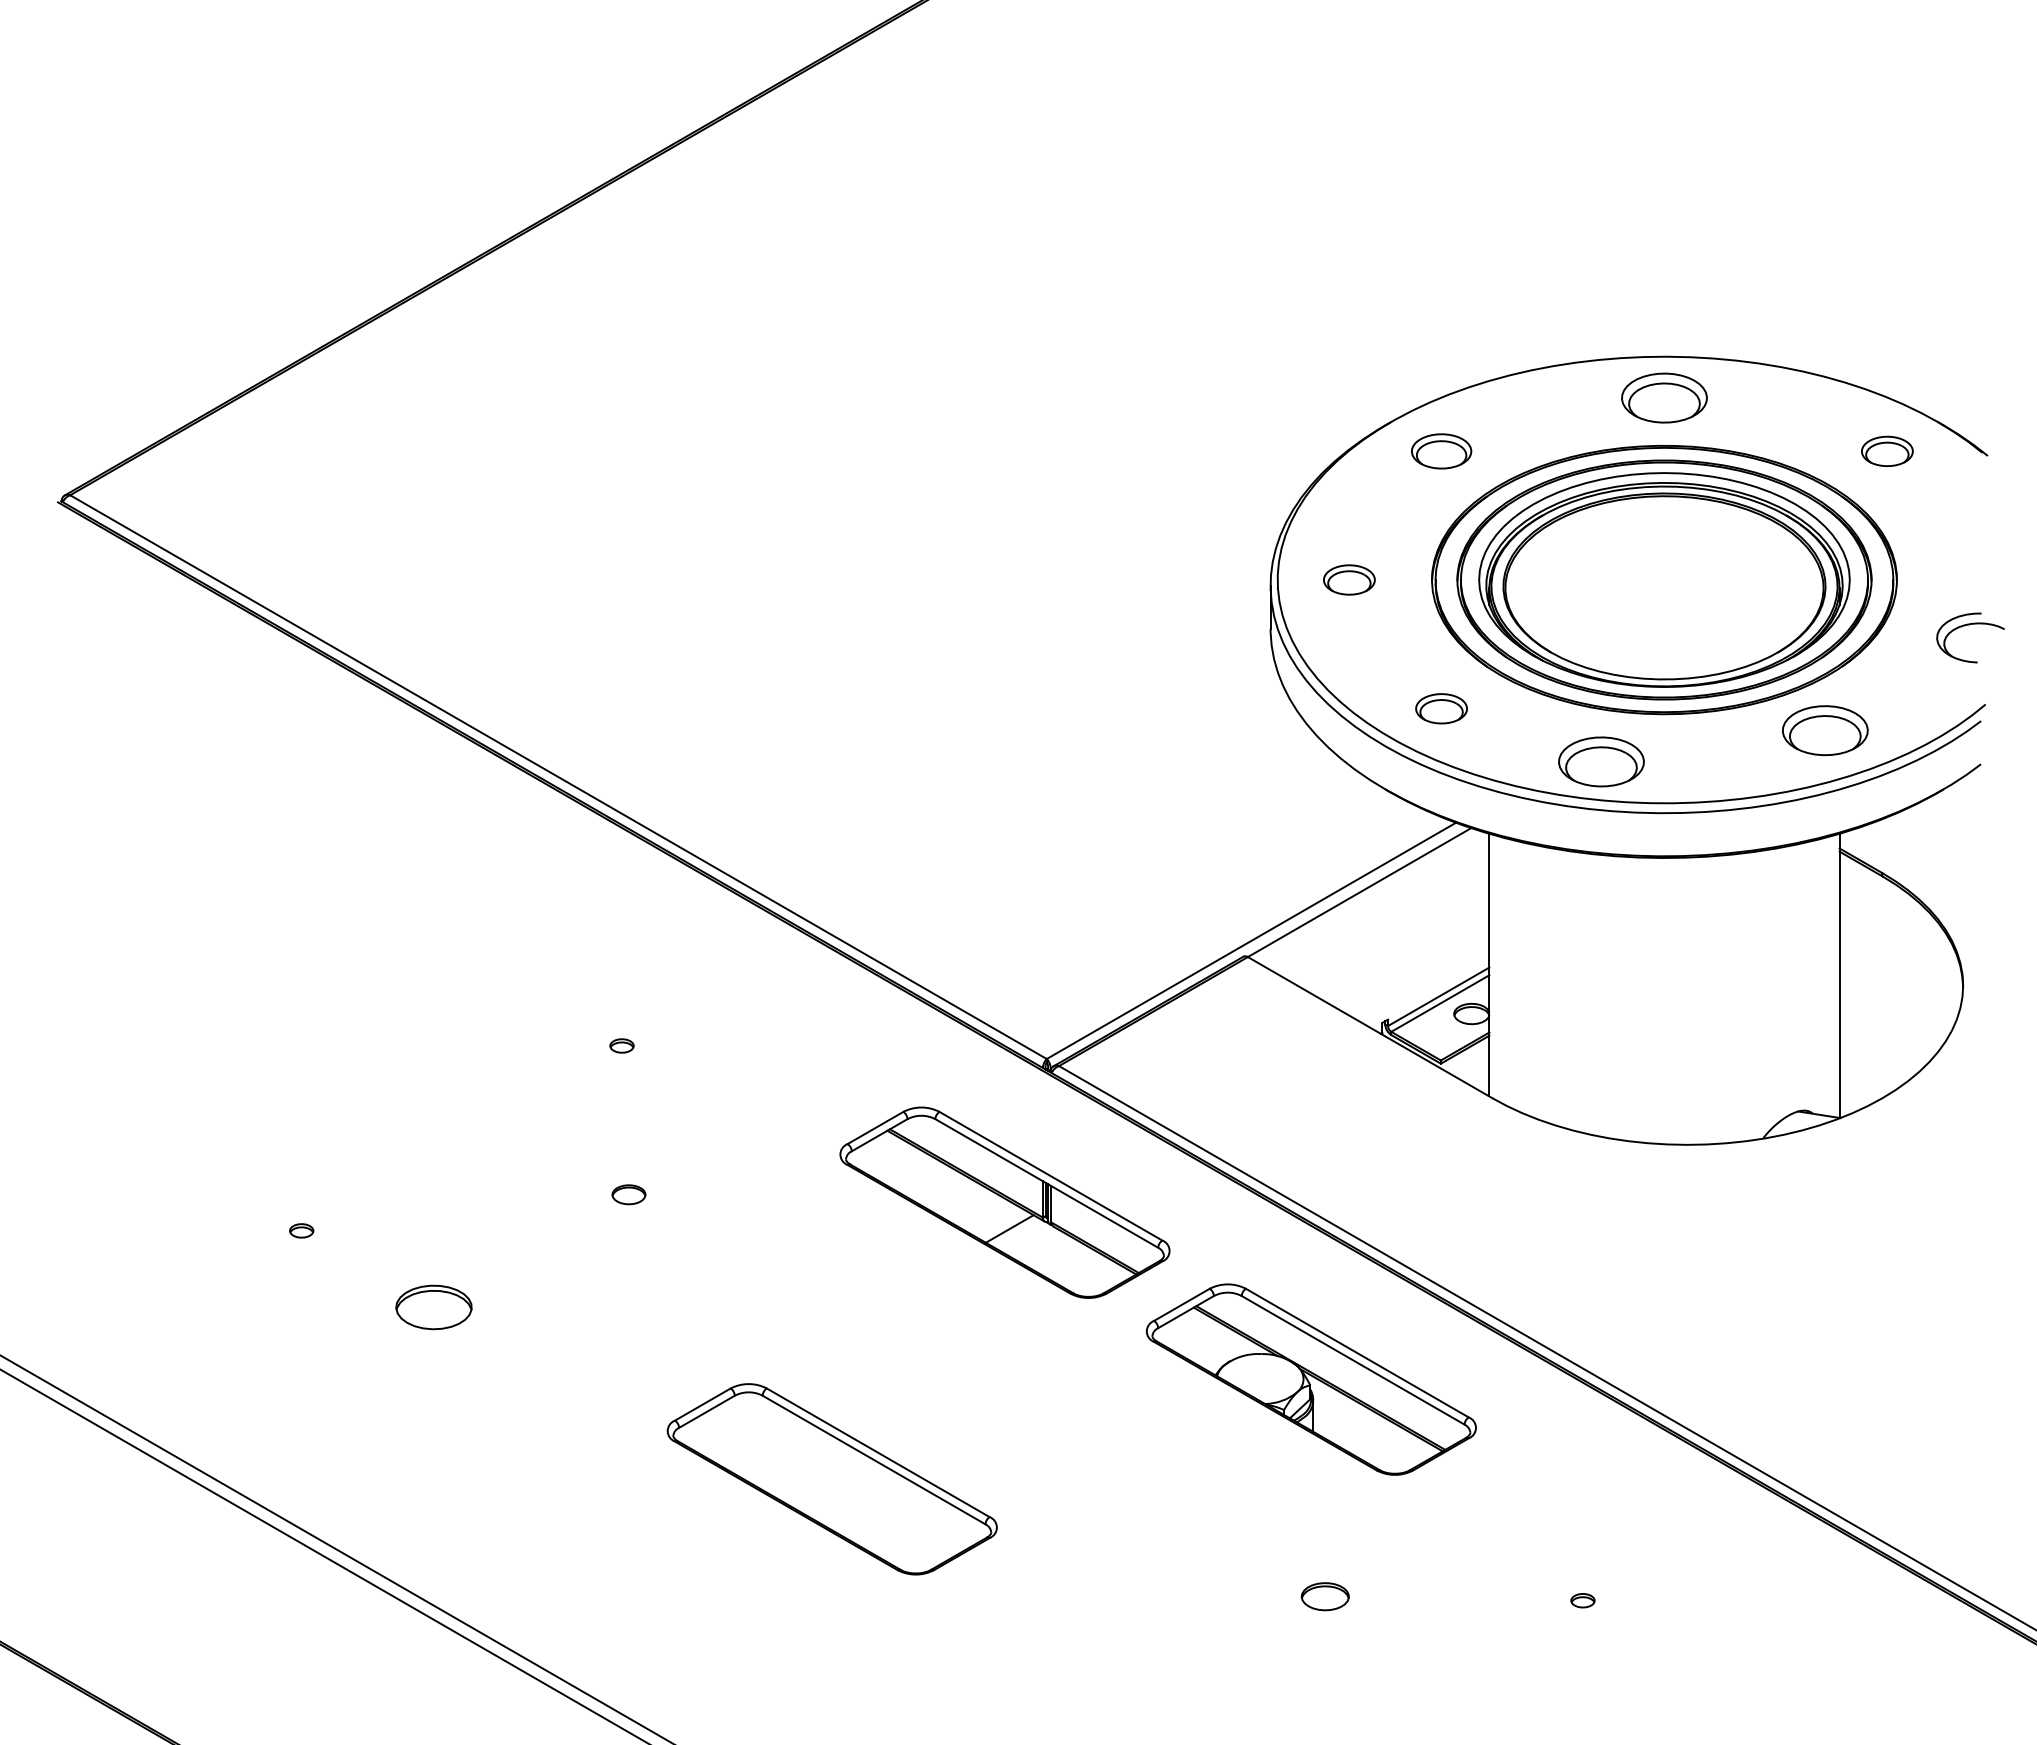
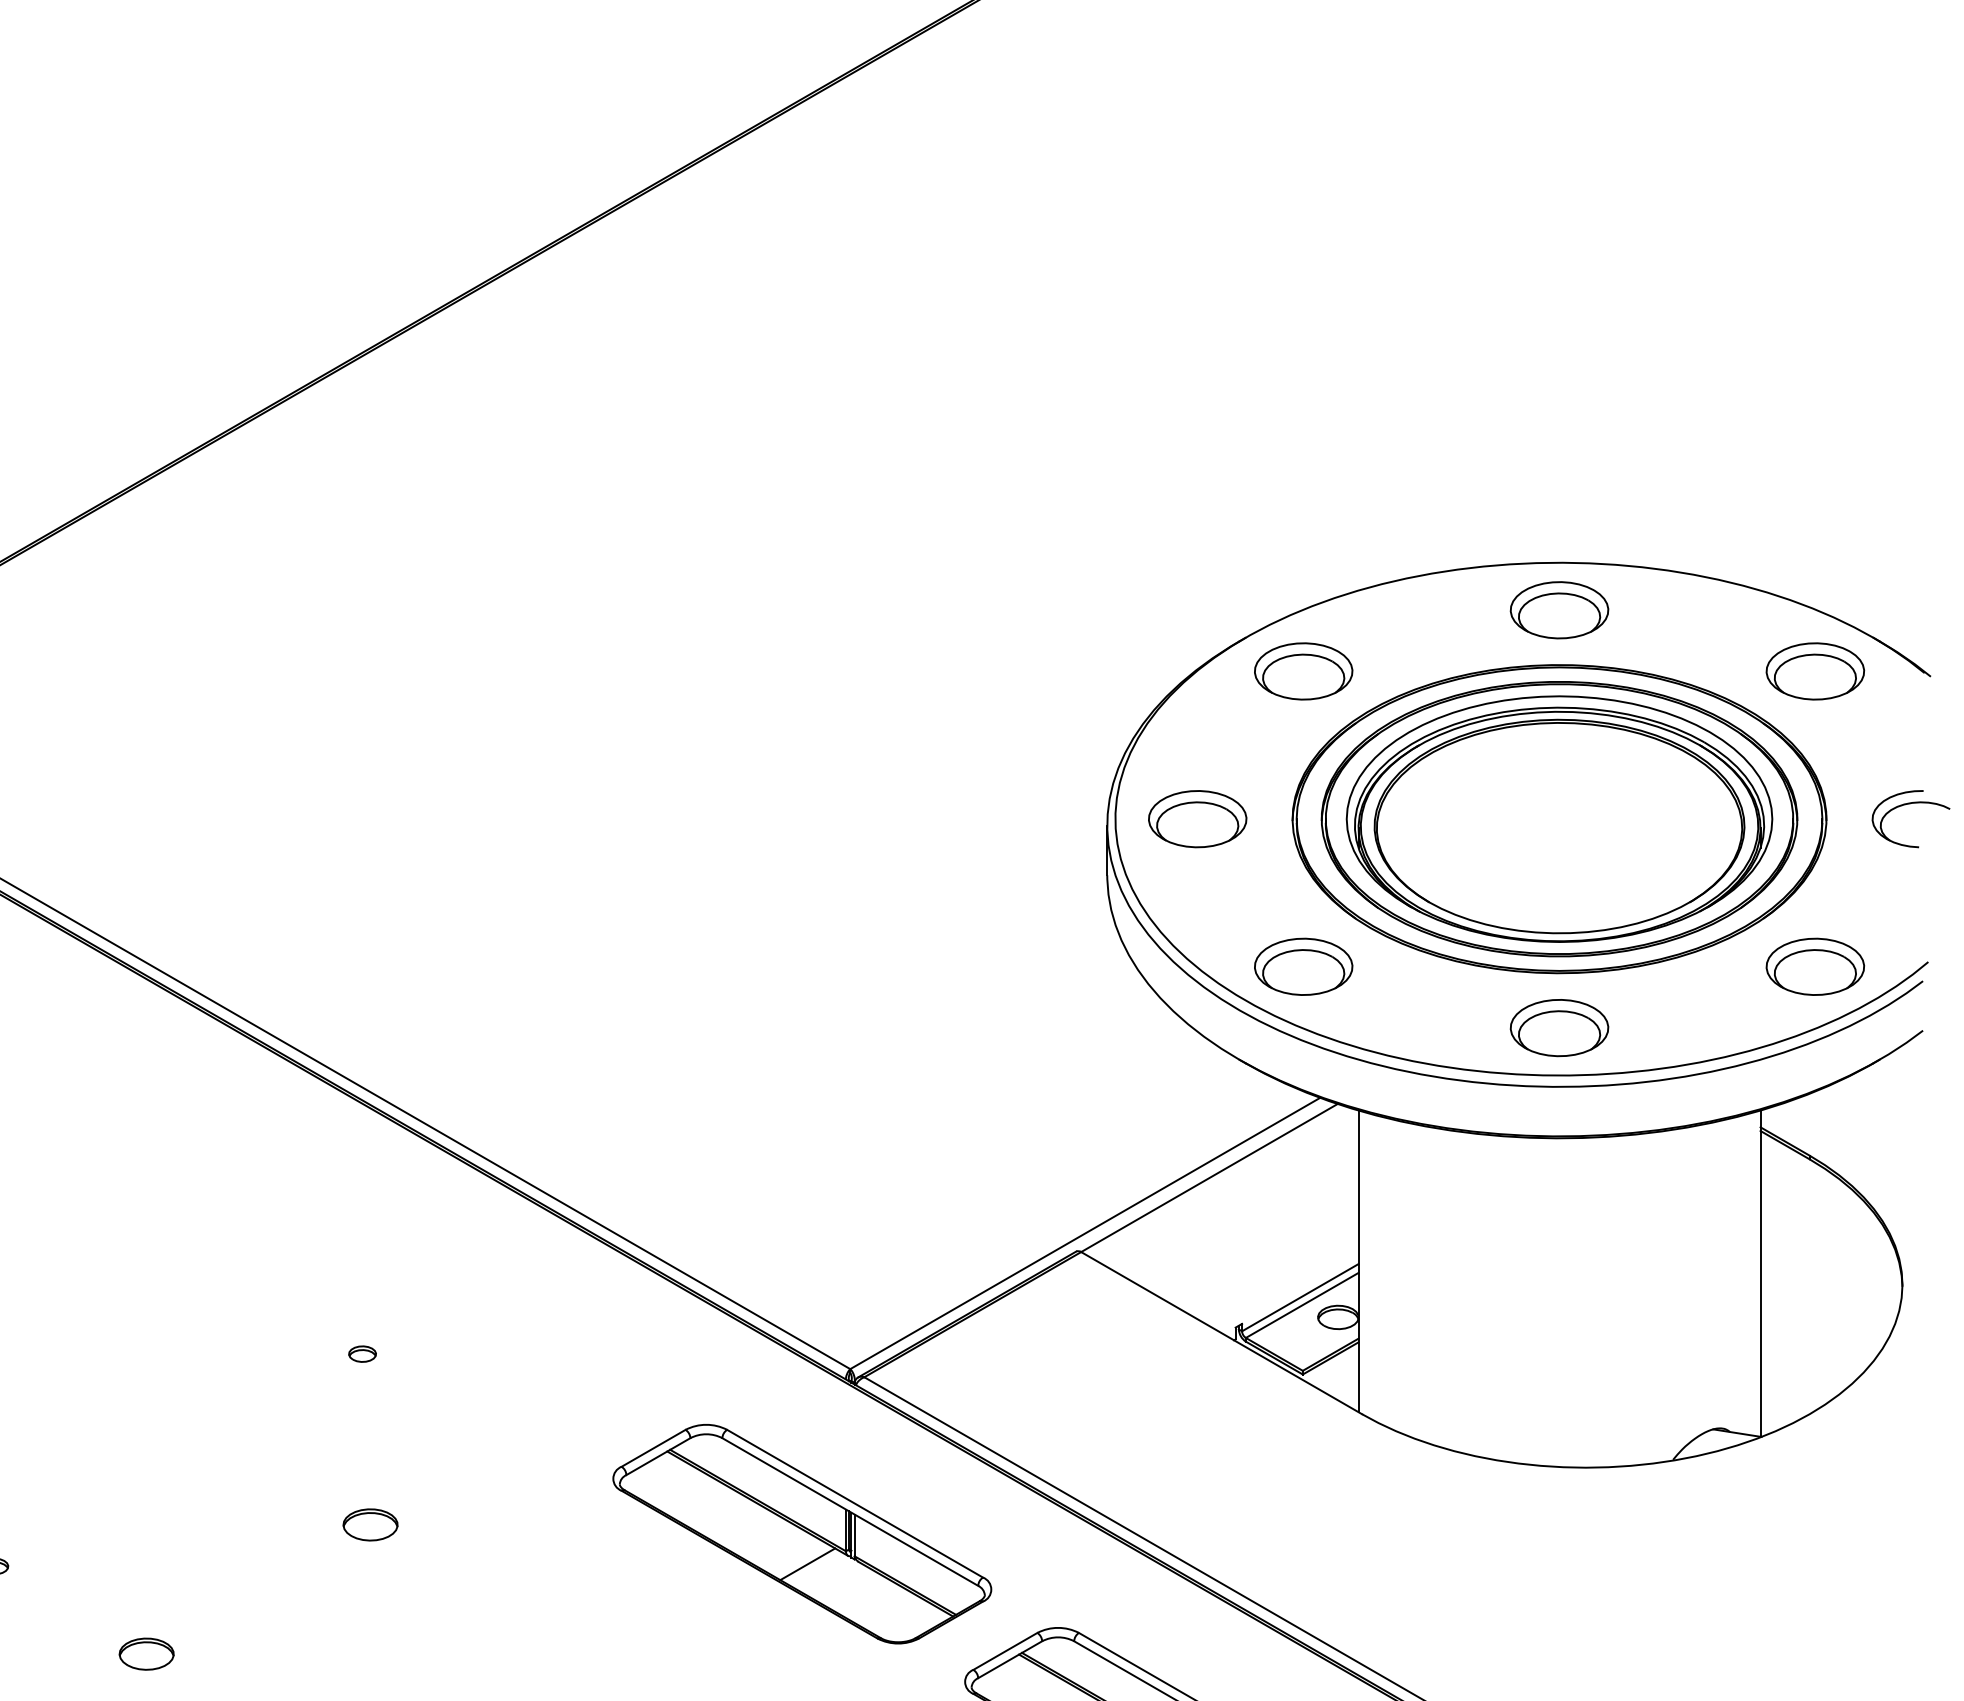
part: (1441, 451) -> (1303, 671), size x1.43
part: (1887, 451) -> (1815, 671), size x1.67
part: (1349, 579) -> (1197, 818), size x1.67
part: (1969, 625) -> (1909, 804), moved
part: (1441, 708) -> (1303, 966), size x1.67
part: (1825, 730) -> (1815, 966), moved
part: (1601, 761) -> (1559, 1027), moved
part: (628, 1194) -> (370, 1524), size x1.43
part: (433, 1306) -> (146, 1653), size x0.62

